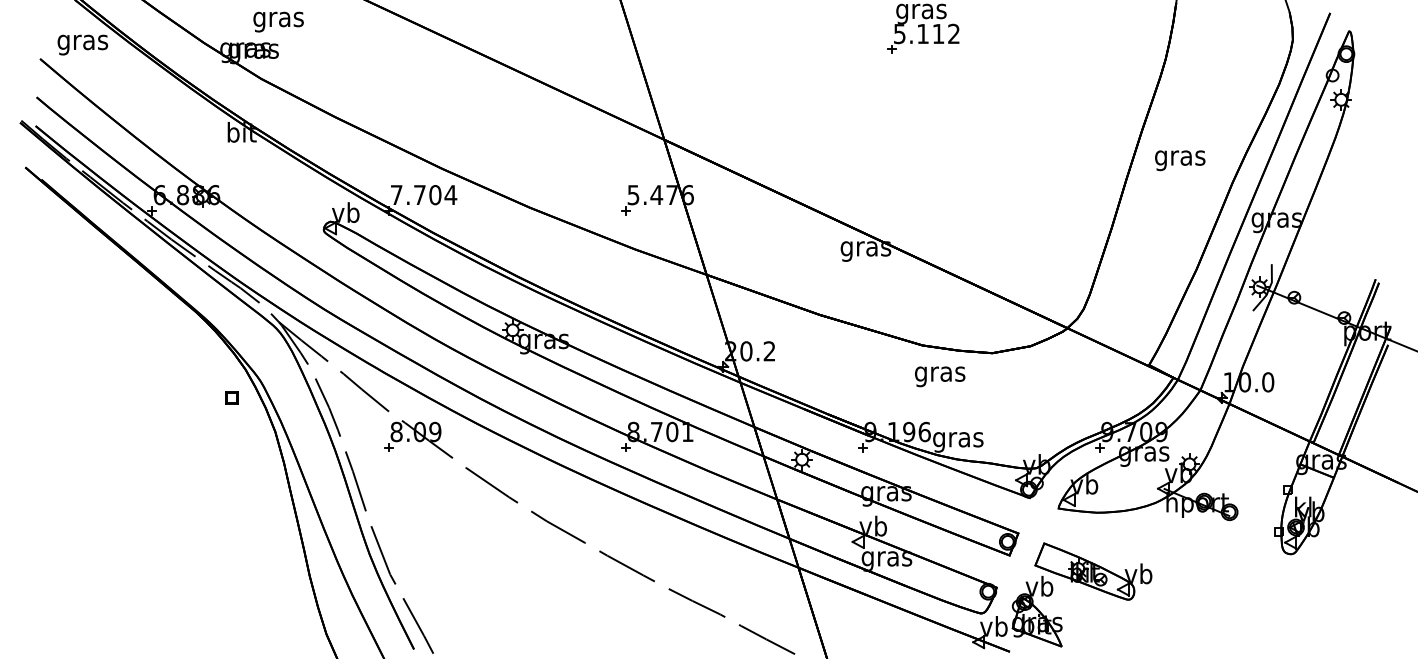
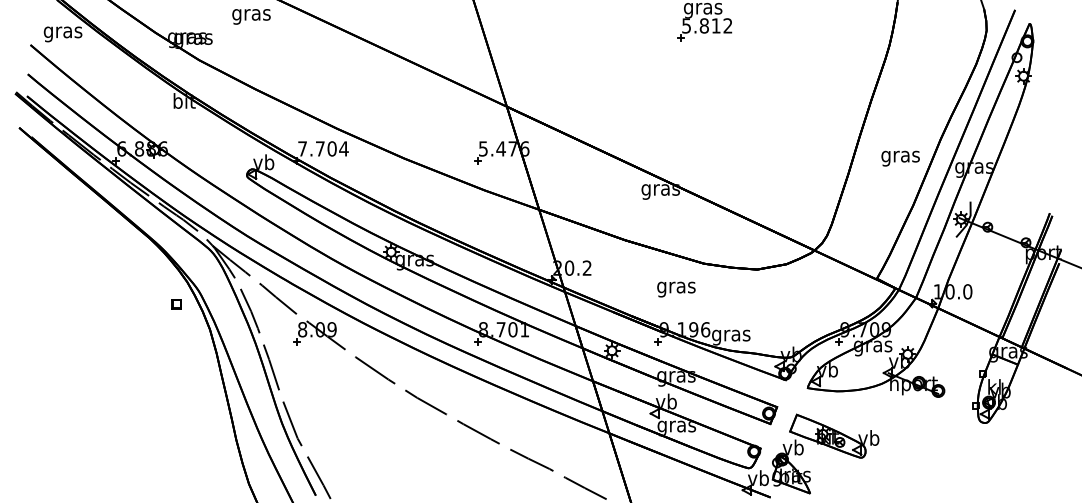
text: (278, 21) -> (251, 16), moved
text: (921, 33) -> (703, 25), 5.112 -> 5.812
text: (1180, 160) -> (900, 158), moved
text: (940, 376) -> (676, 289), moved

